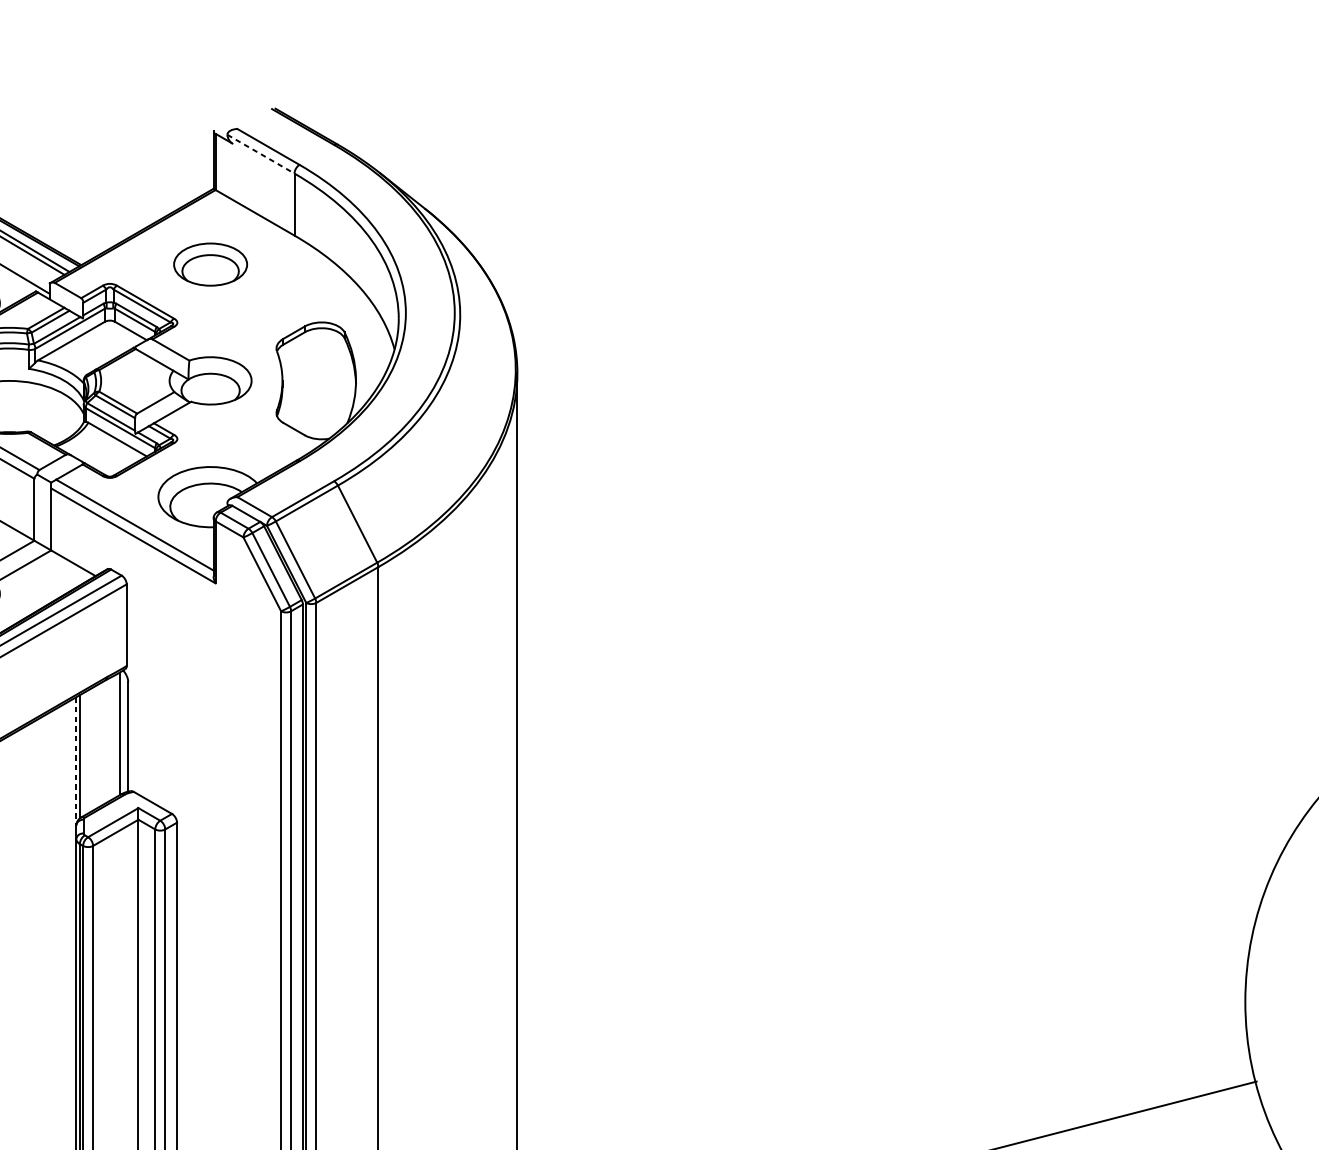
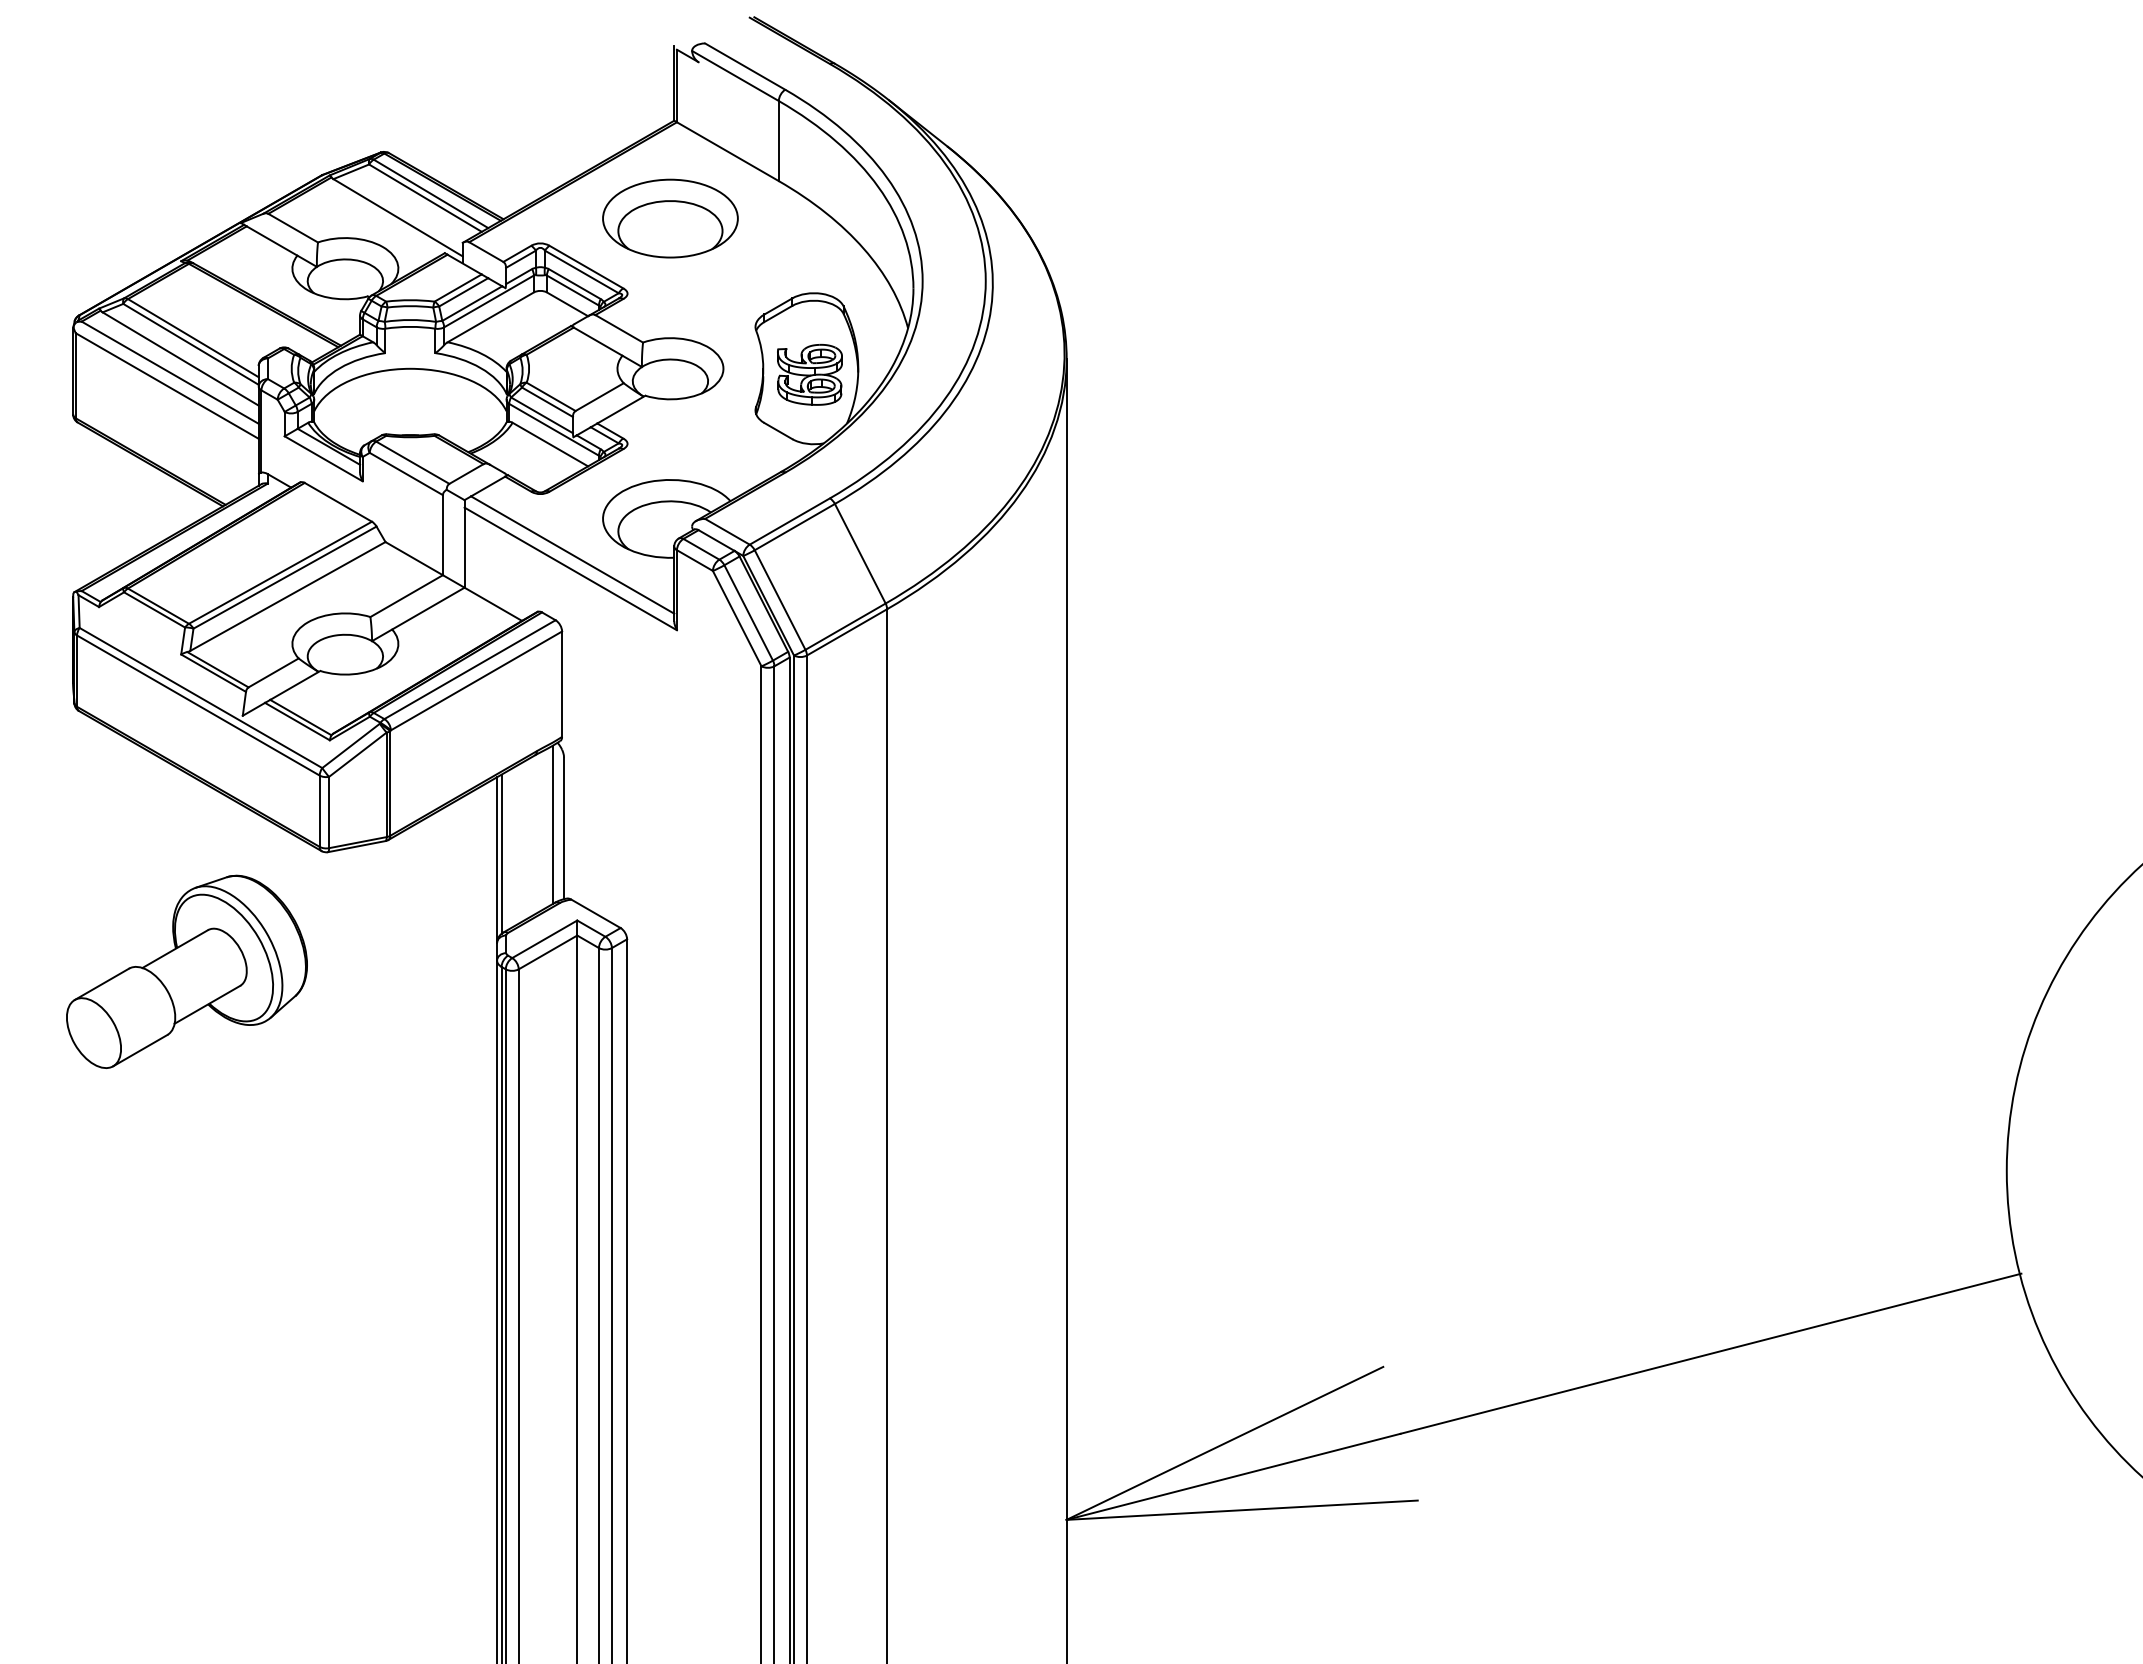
line: (260, 154) -> (735, 76), dashed -> solid
part: (210, 264) -> (670, 218), size x1.43
part: (318, 385) -> (809, 374), added
line: (76, 761) -> (497, 860), dashed -> solid

